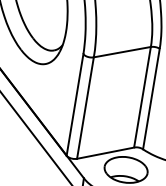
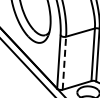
line: (85, 108) -> (64, 63), solid -> dashed

